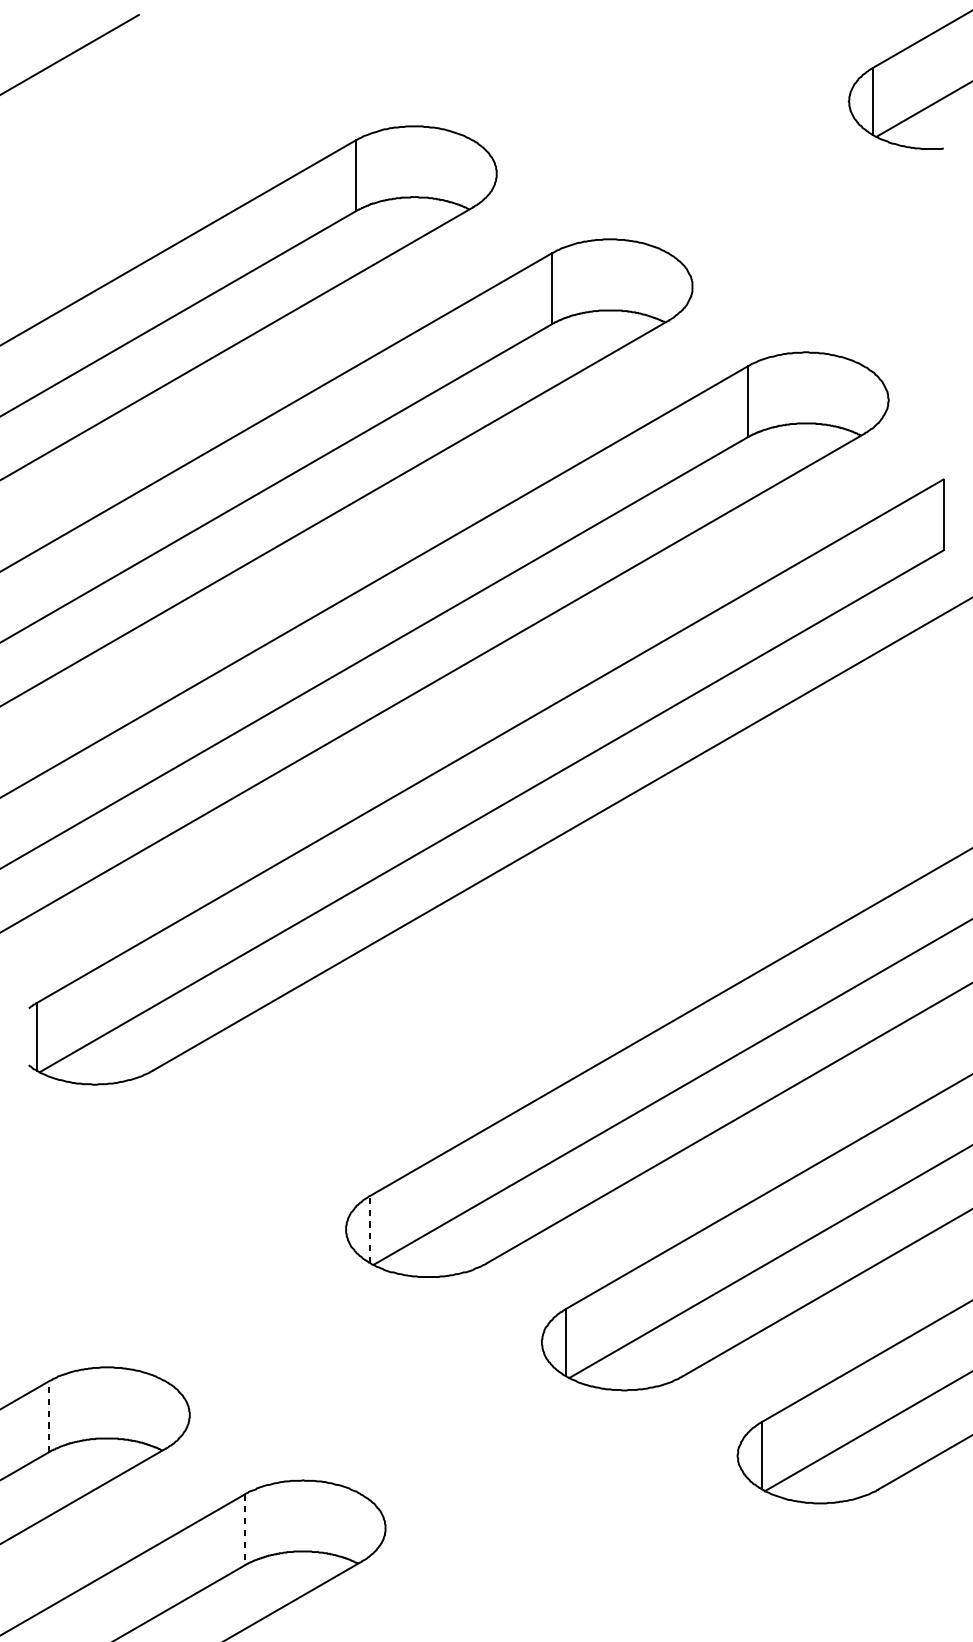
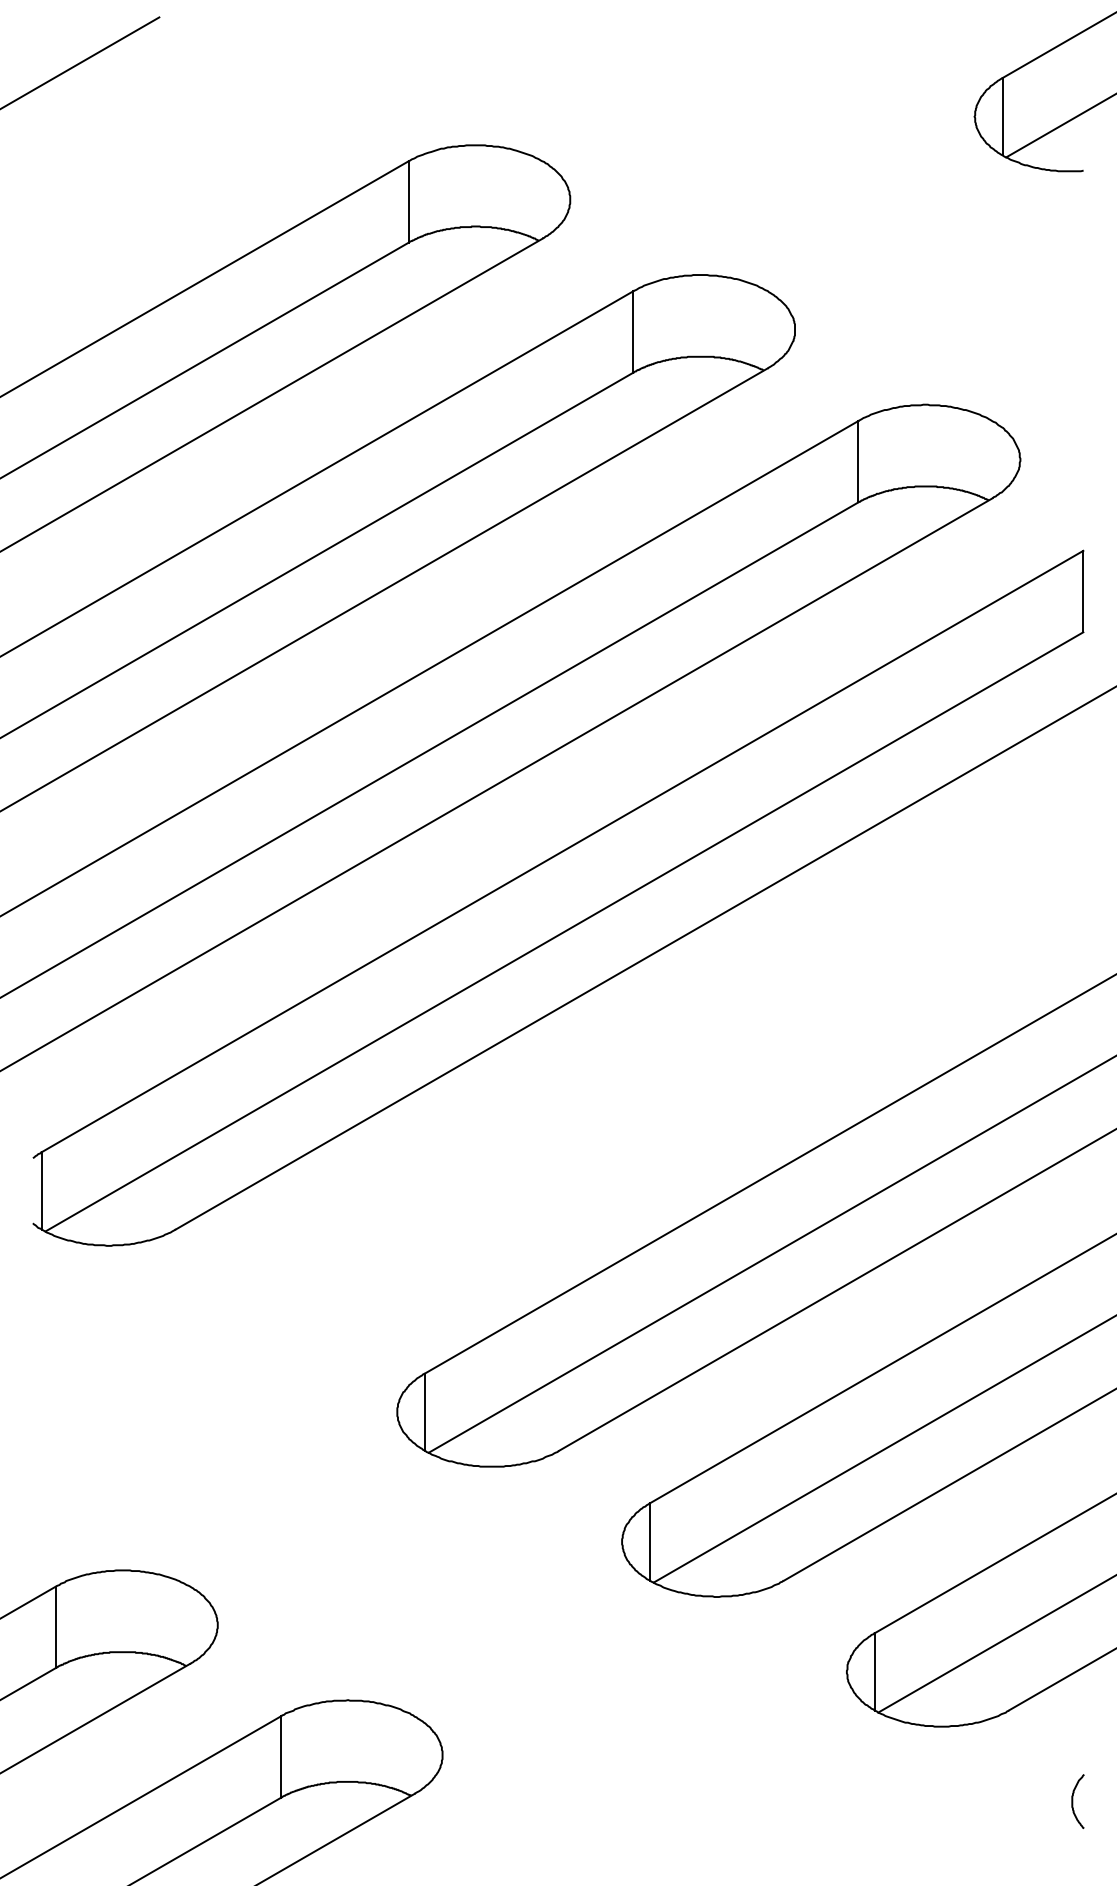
line: (370, 1229) -> (425, 1412), dashed -> solid
line: (48, 1417) -> (55, 1627), dashed -> solid
line: (244, 1530) -> (280, 1757), dashed -> solid
curve: (934, 1568) -> (1073, 1801), added

